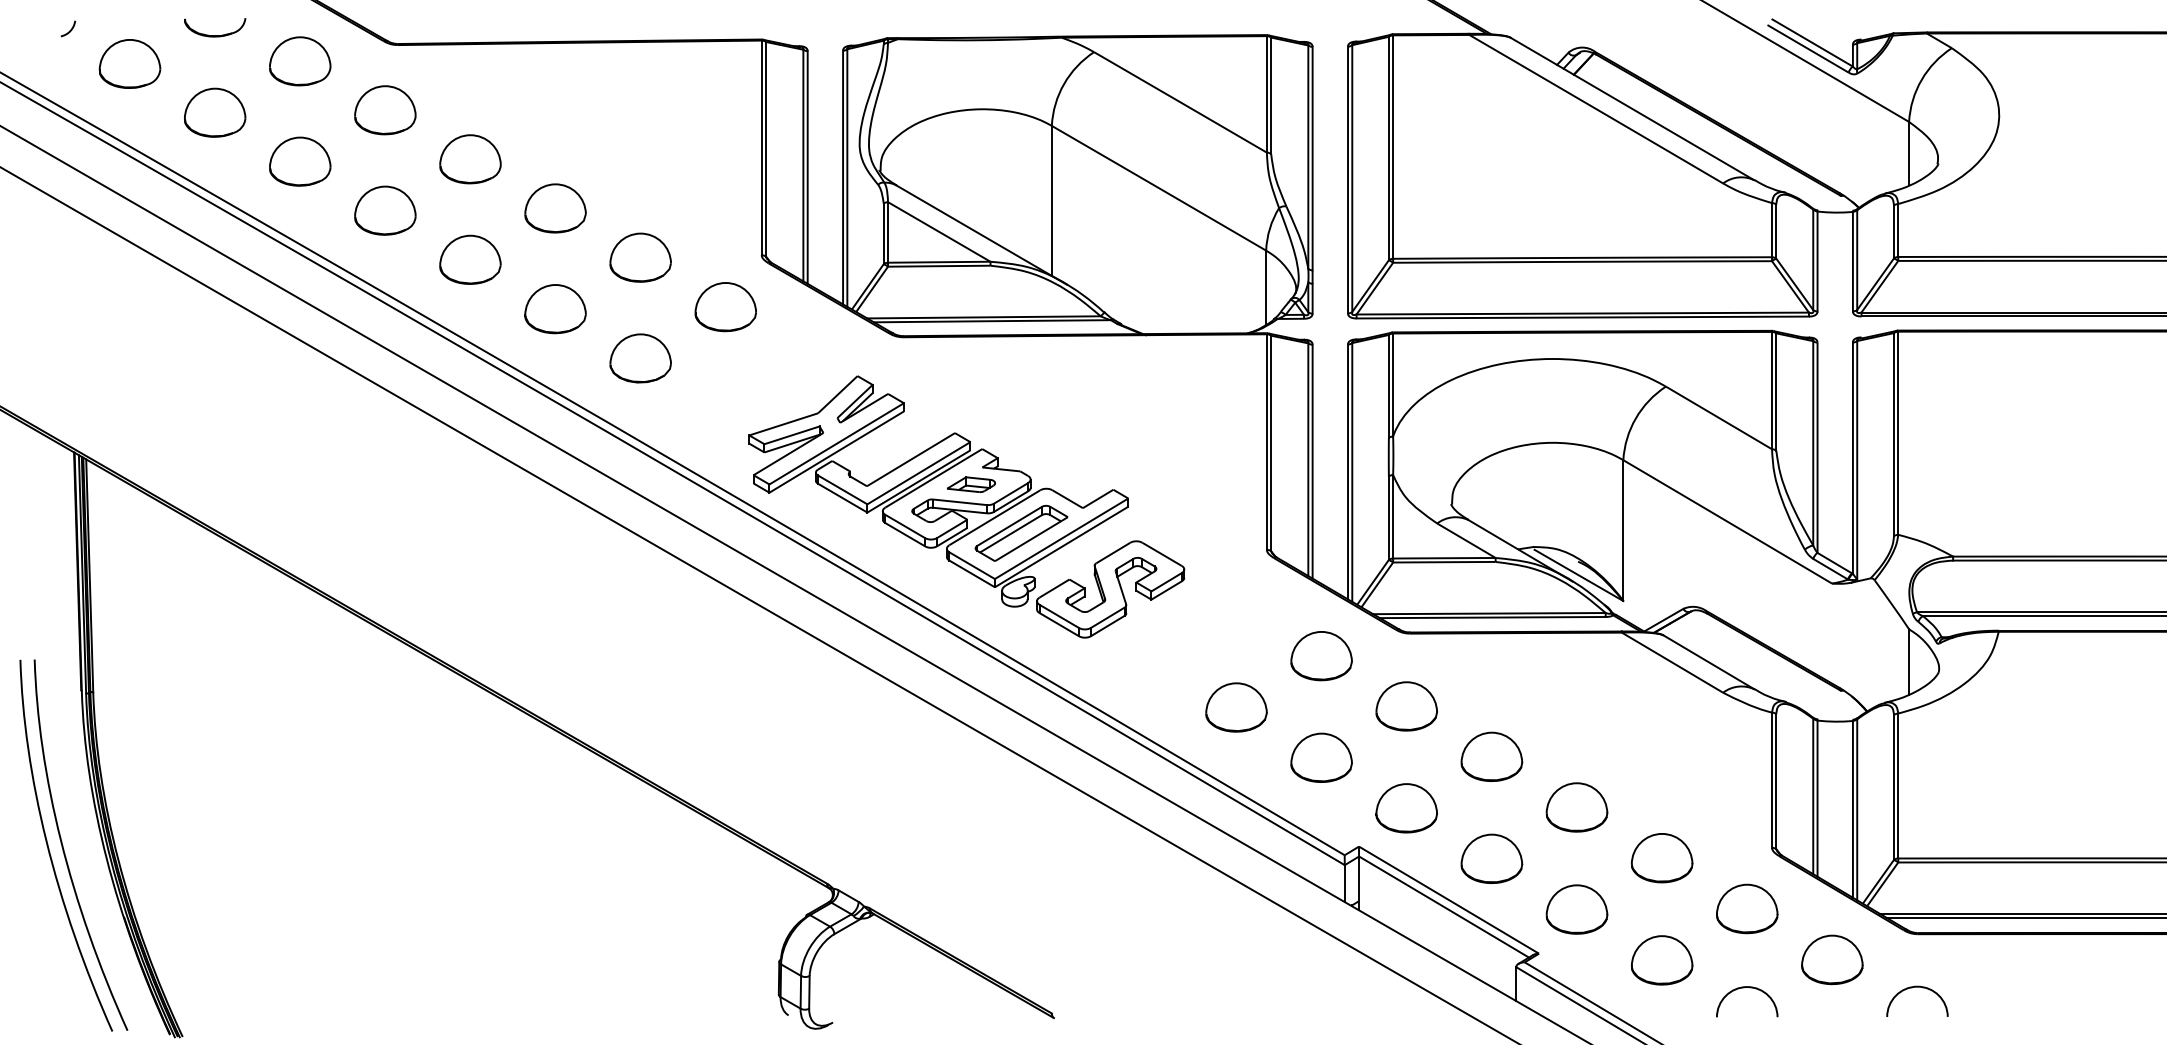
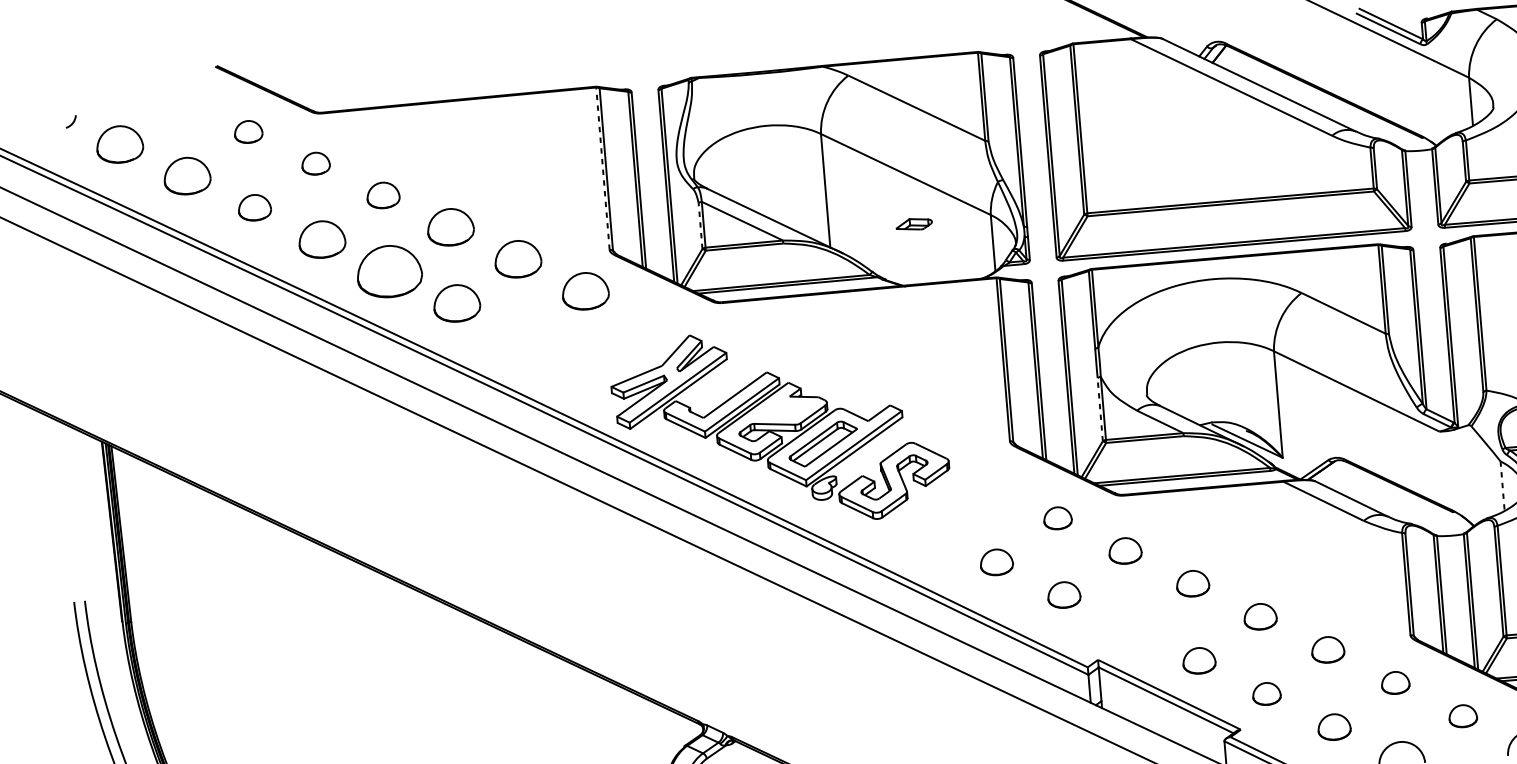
part: (215, 35) -> (182, 117), removed
part: (300, 61) -> (248, 132), size x0.6
part: (385, 110) -> (316, 163), size x0.6
line: (761, 147) -> (602, 168), solid -> dashed
part: (470, 159) -> (383, 195), size x0.7
part: (300, 161) -> (254, 207), size x0.7
line: (883, 233) -> (700, 225), solid -> dashed
part: (470, 259) -> (389, 271), size x1.4
part: (640, 358) -> (524, 335), removed
part: (971, 484) -> (914, 224), moved
line: (1388, 518) -> (1099, 409), solid -> dashed
part: (1321, 656) -> (1057, 518), size x0.6
line: (1909, 661) -> (1502, 485), solid -> dashed
part: (1406, 706) -> (1125, 551), size x0.7
part: (1236, 707) -> (996, 562), size x0.7
part: (1491, 756) -> (1192, 583), size x0.7
part: (1321, 757) -> (1064, 594), size x0.7
part: (1576, 807) -> (1260, 616), size x0.7
part: (1406, 808) -> (1131, 628), removed
part: (1491, 858) -> (1199, 660), size x0.7
part: (1662, 858) -> (1328, 650), size x0.7
part: (1747, 908) -> (1395, 682), size x0.6
part: (1576, 909) -> (1266, 693), size x0.6
part: (1832, 959) -> (1463, 715), size x0.6
part: (1662, 960) -> (1334, 727), size x0.7

